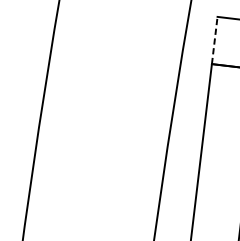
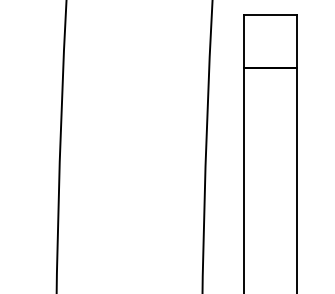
line: (214, 40) -> (243, 41), dashed -> solid

